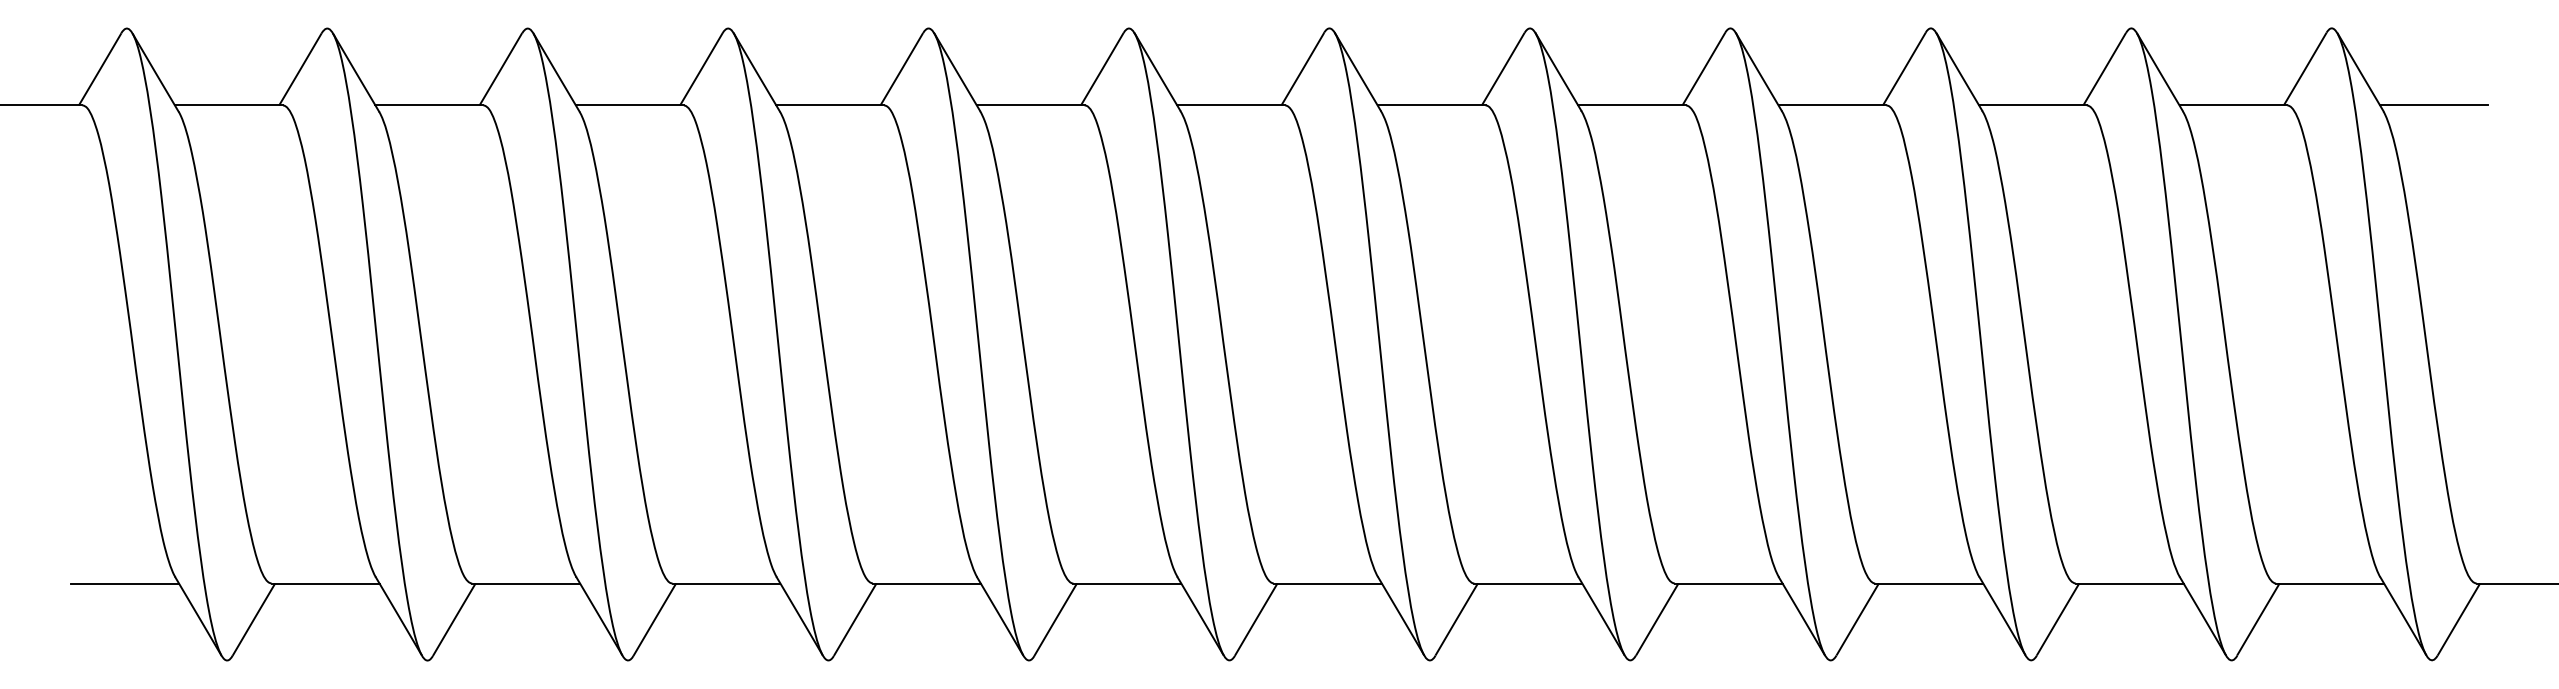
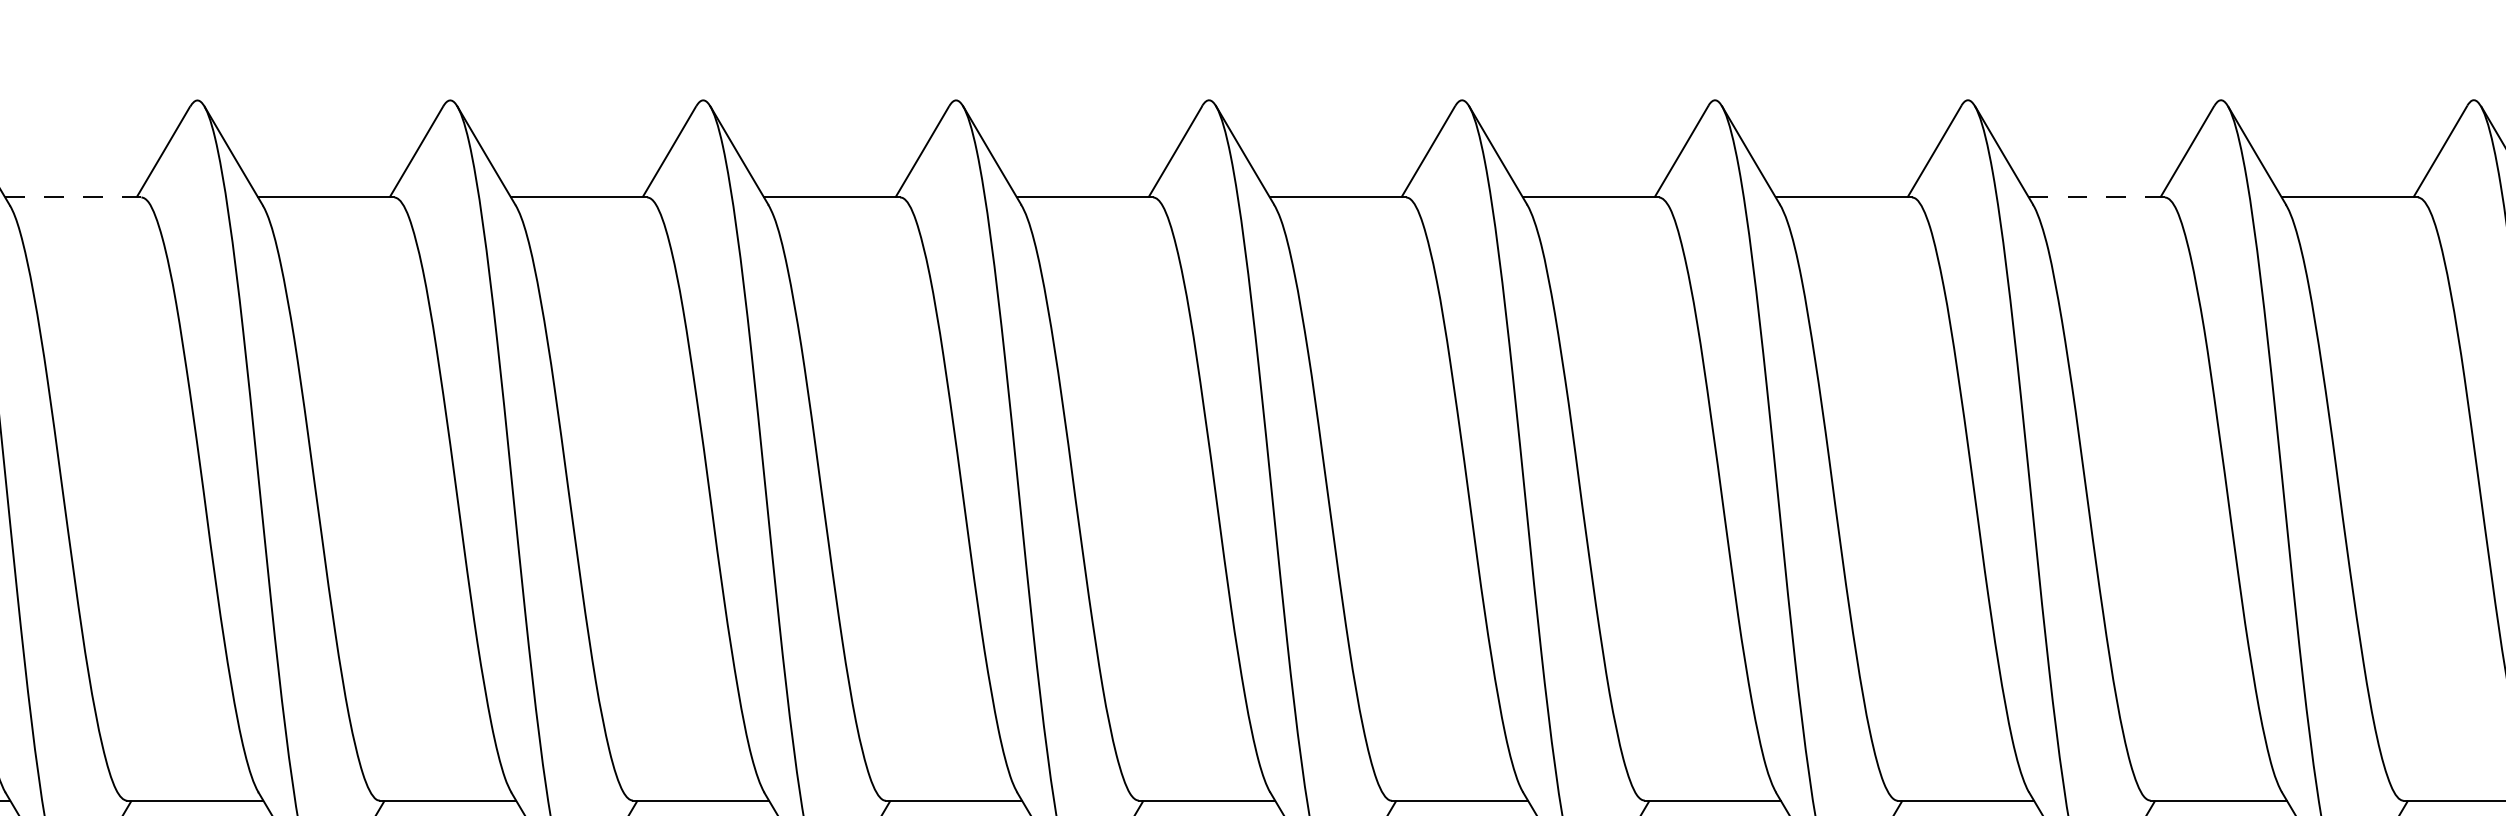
line: (429, 105) -> (73, 197), solid -> dashed
line: (2032, 105) -> (2096, 197), solid -> dashed

